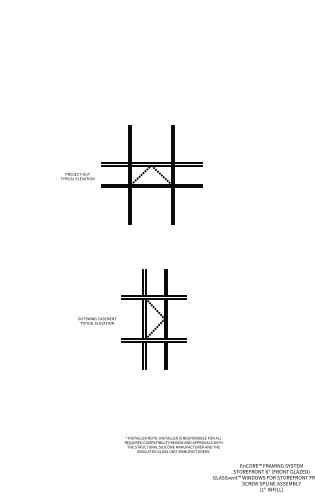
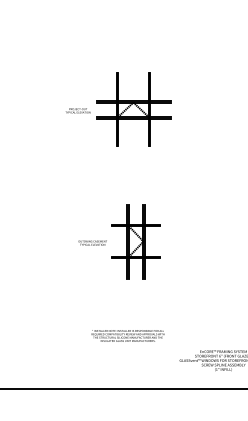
part: (131, 174) -> (118, 109), moved
text: (172, 444) -> (127, 335), moved

